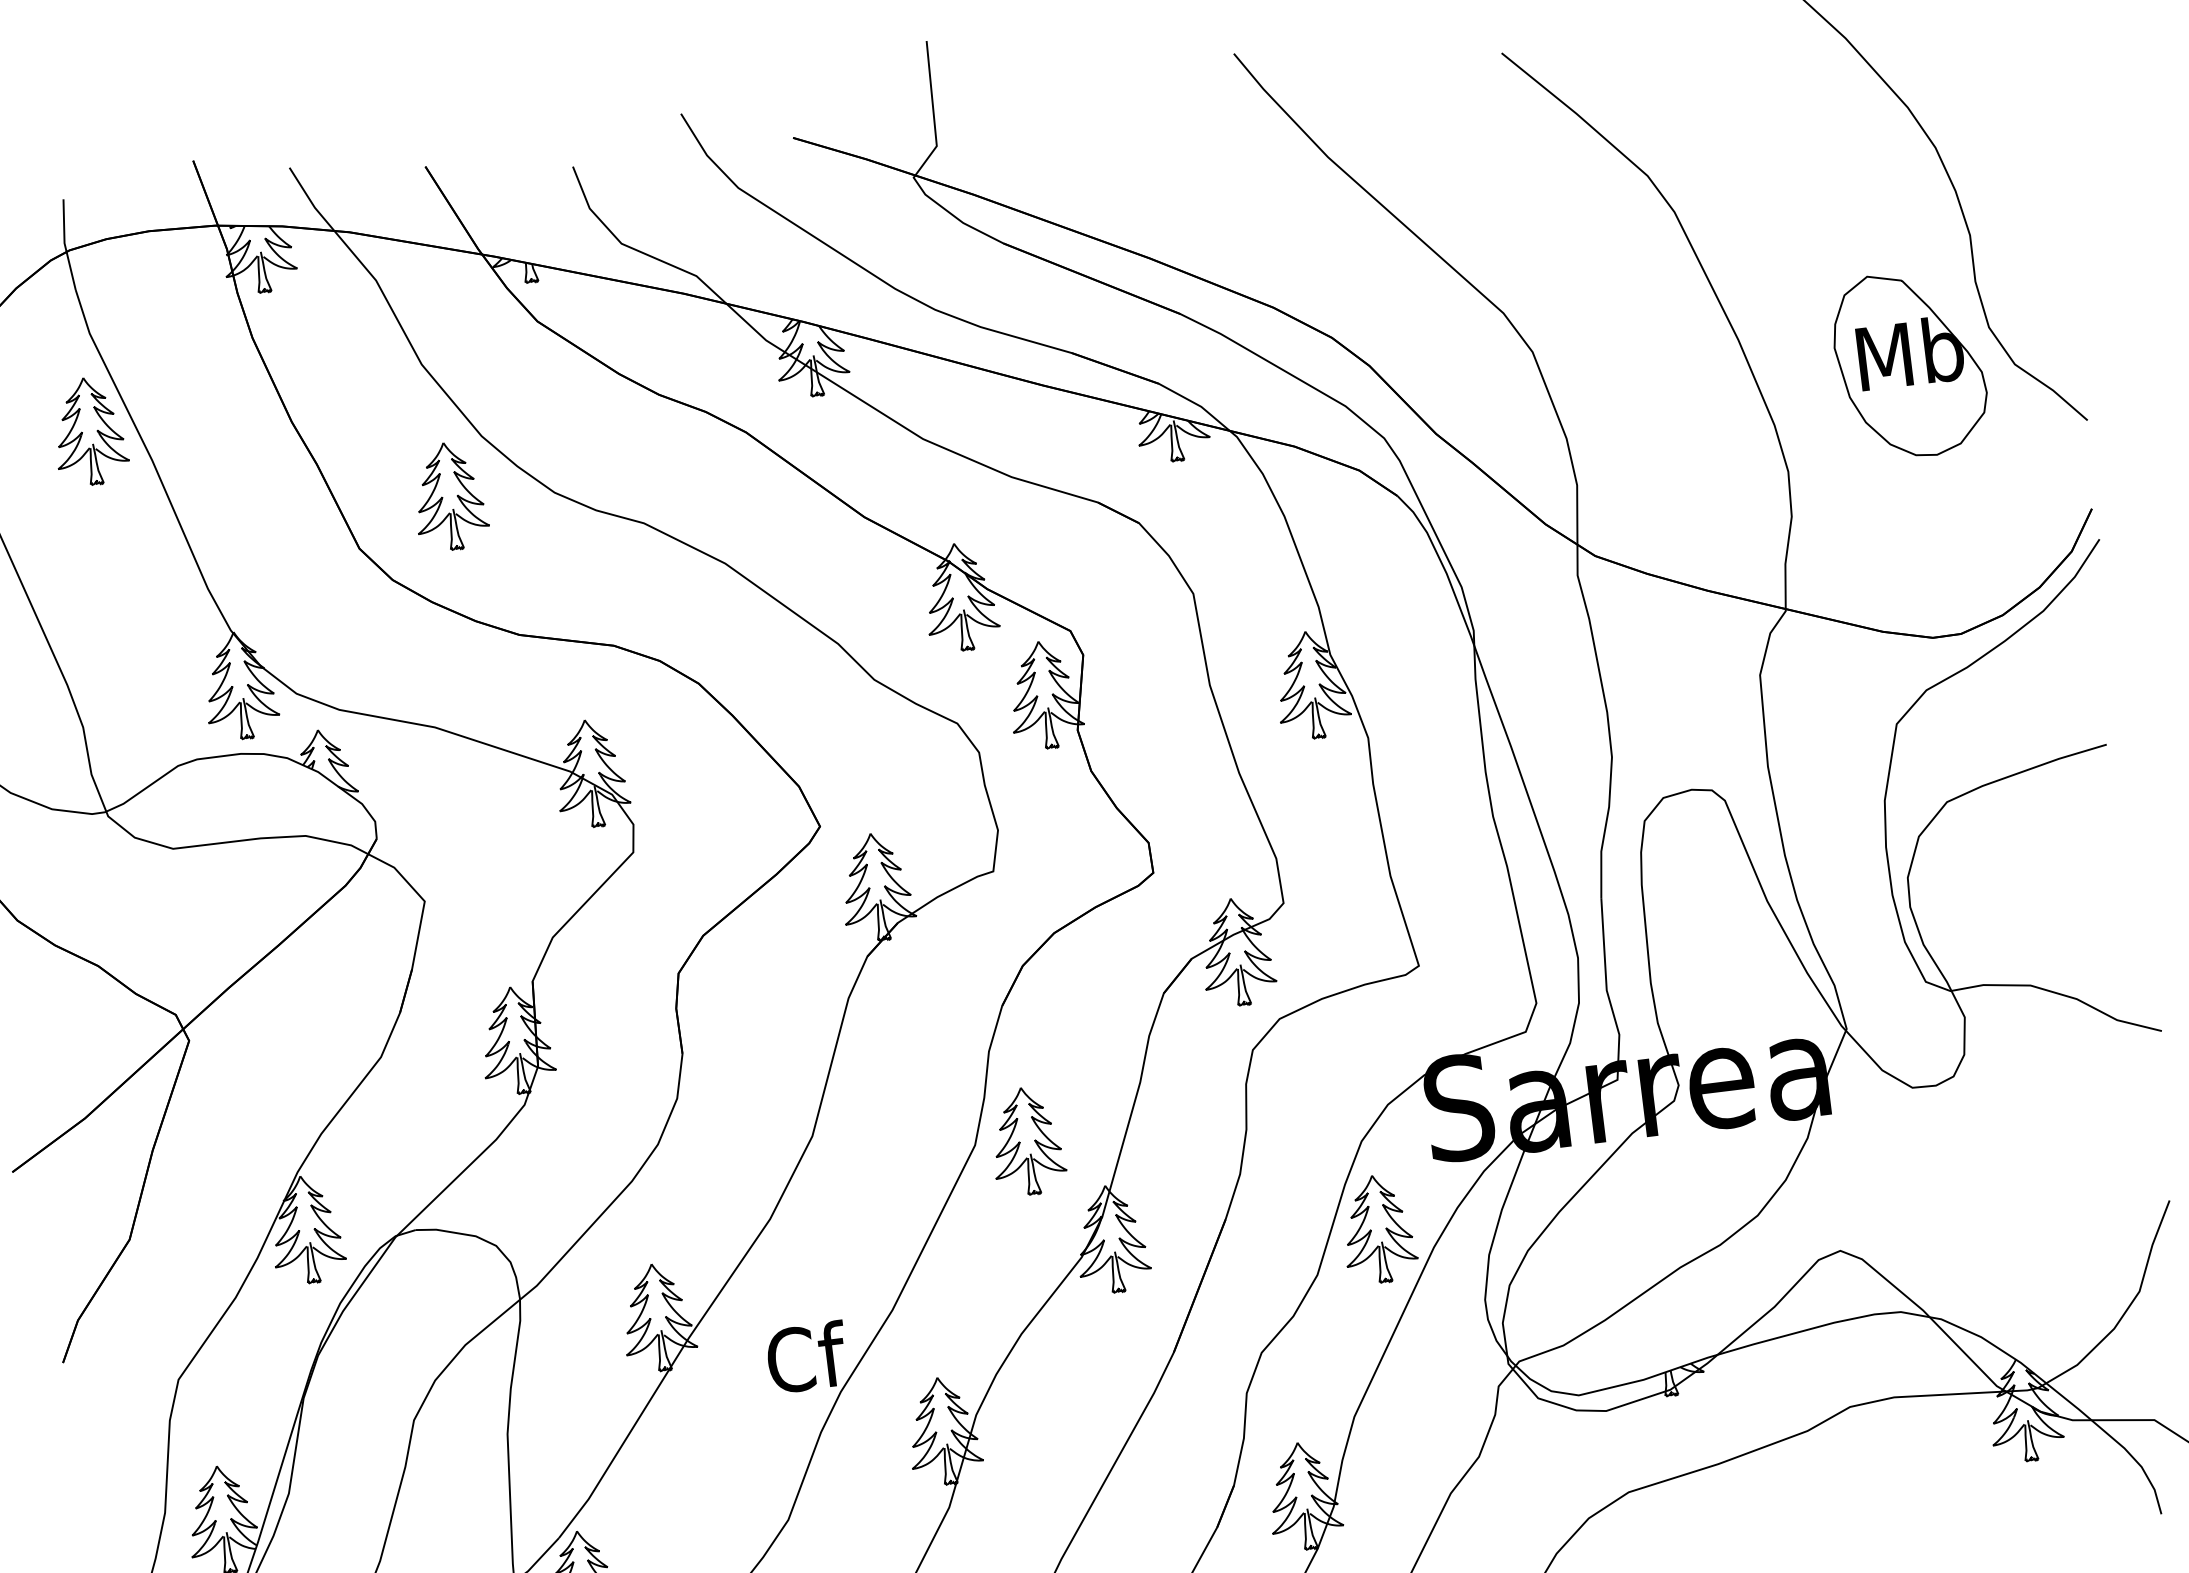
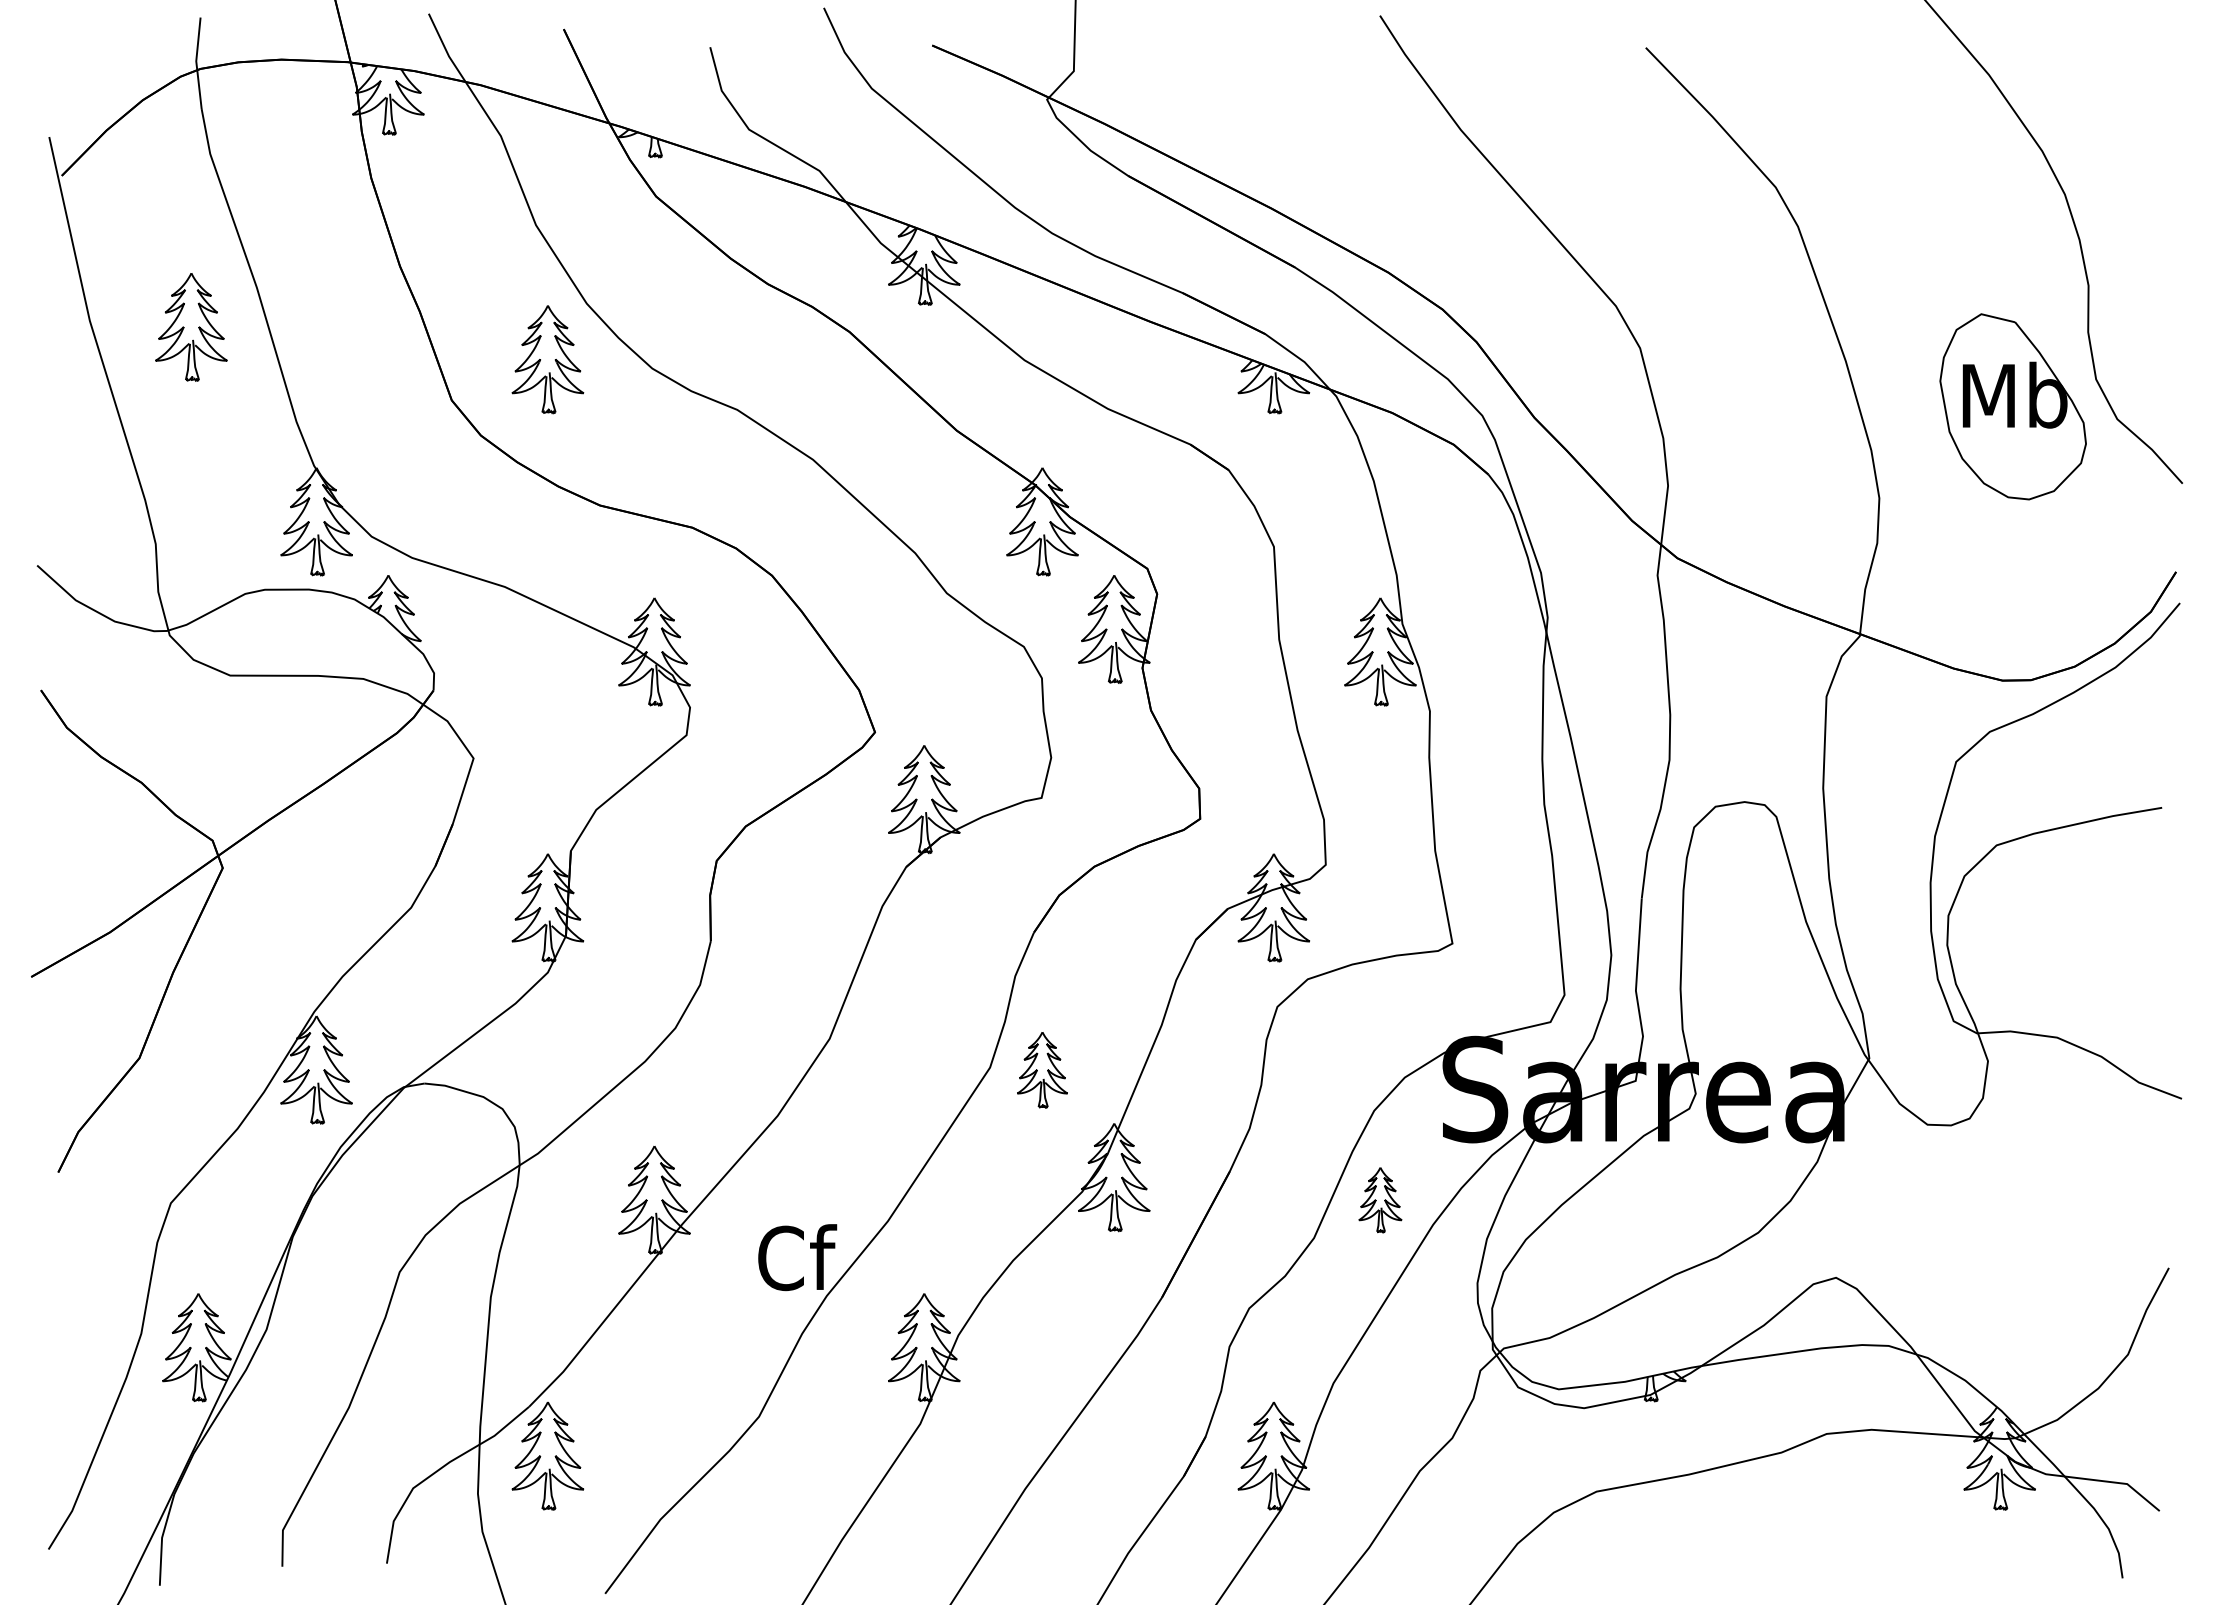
part: (89, 431) -> (191, 327), moved
part: (1027, 1140) -> (1042, 1069), size x0.7
part: (1378, 1228) -> (1380, 1199), size x0.6

